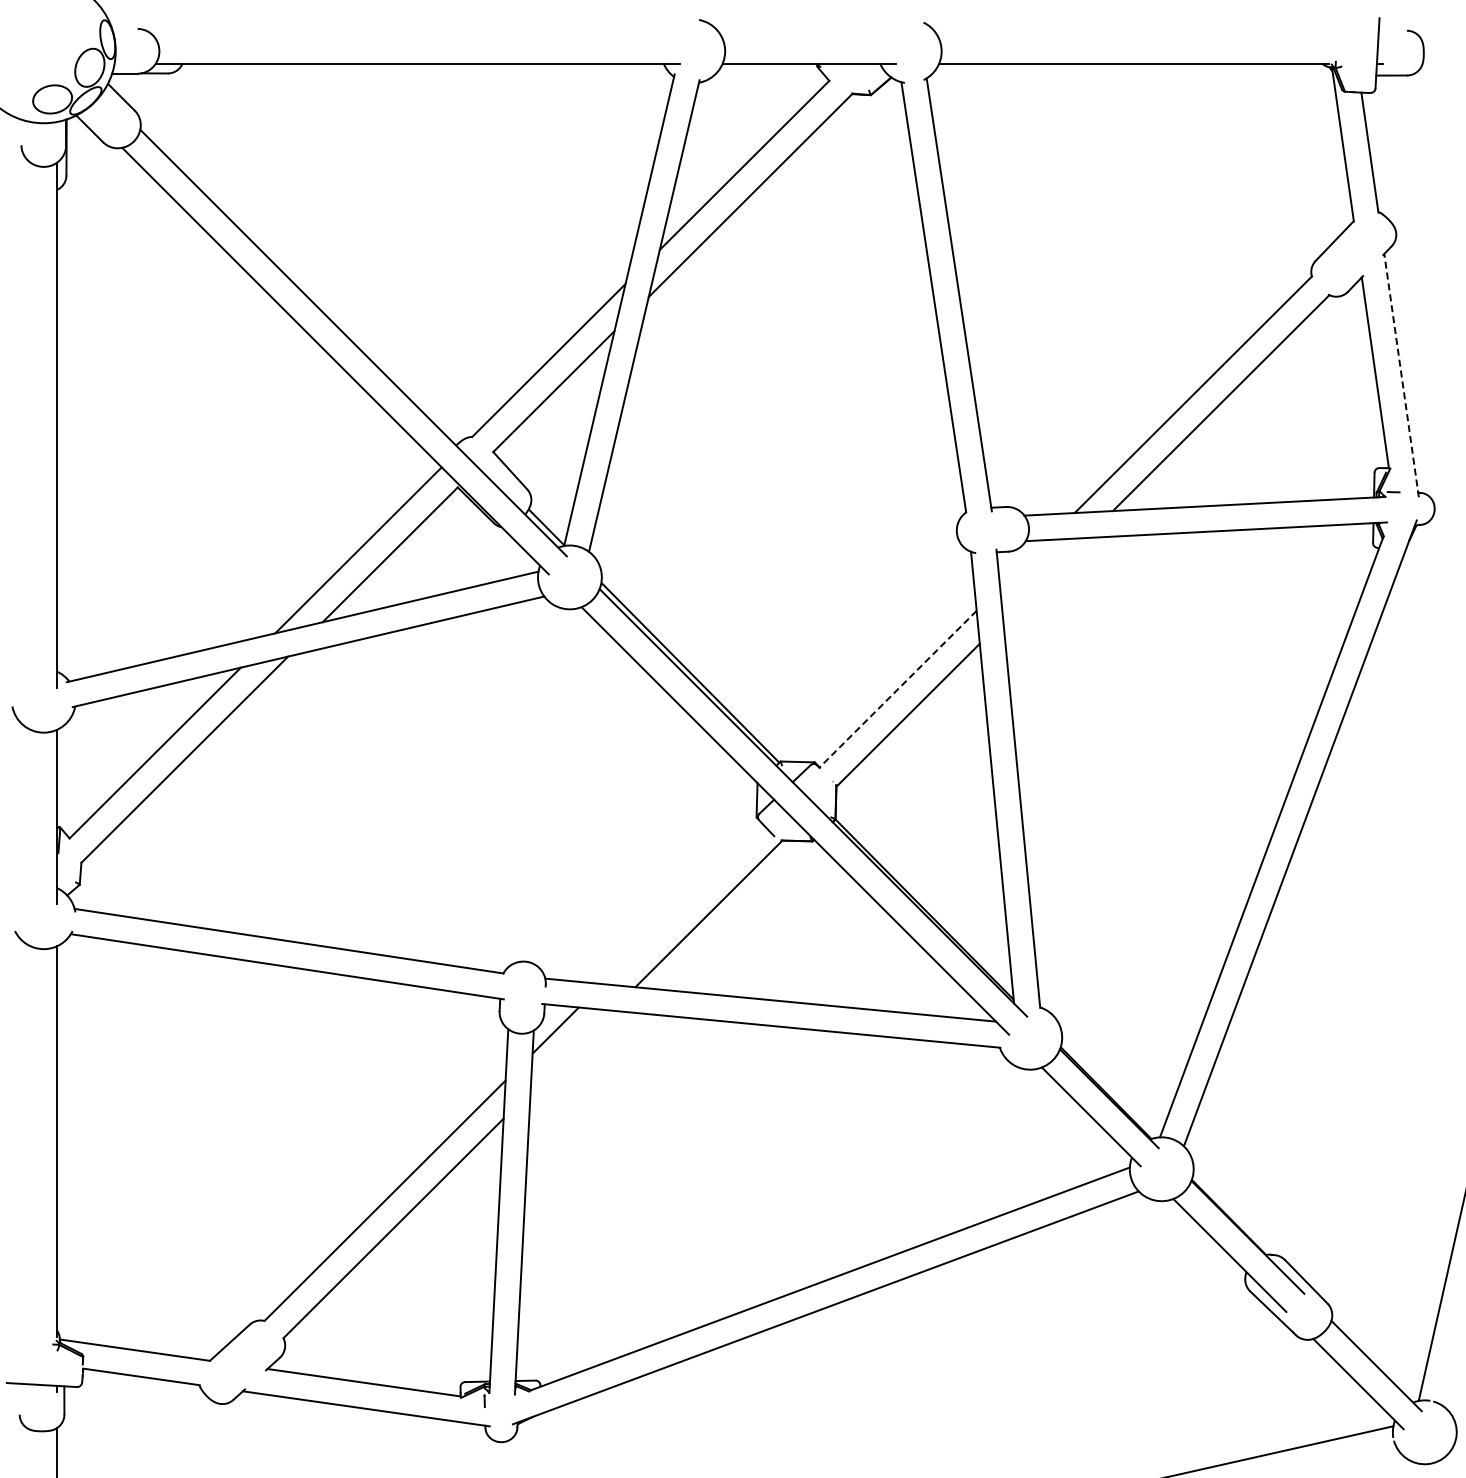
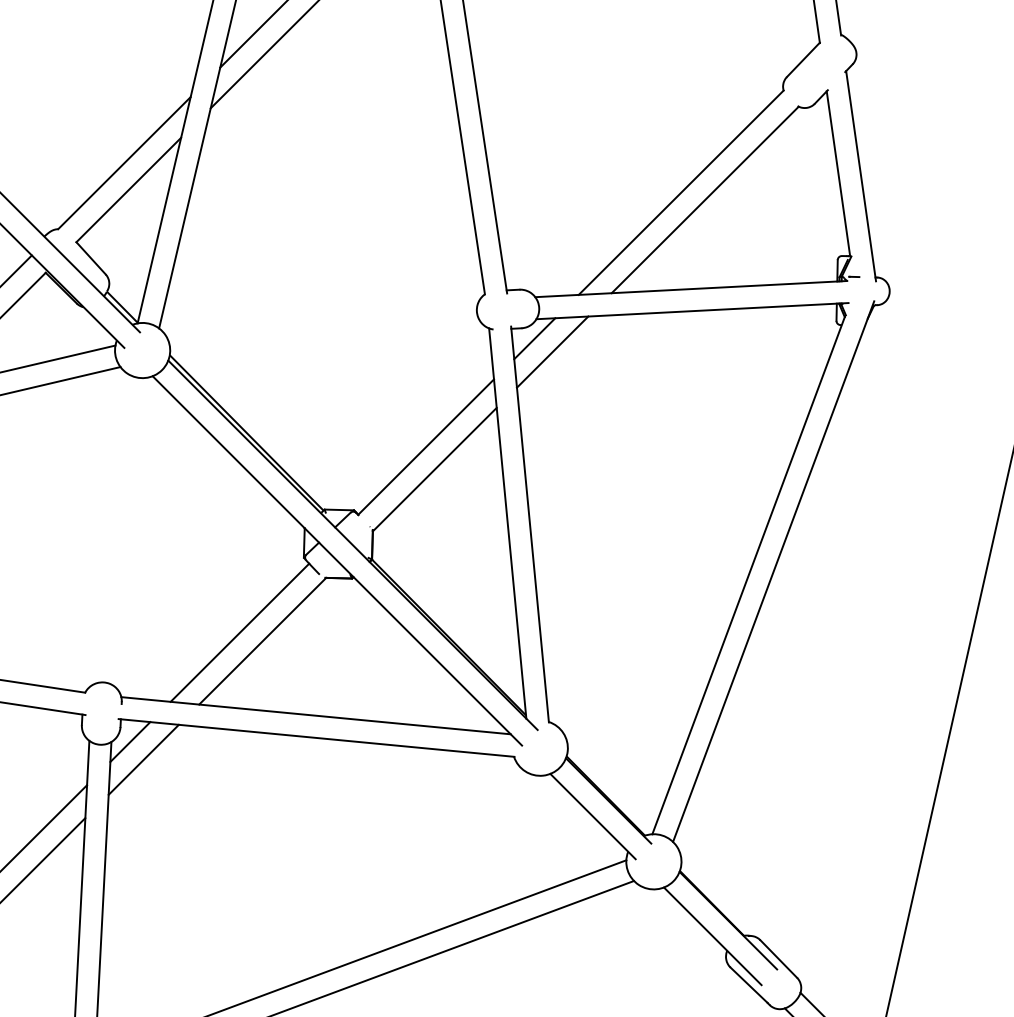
line: (1401, 375) -> (861, 176), dashed -> solid
line: (1023, 563) -> (534, 338), added
line: (1044, 579) -> (552, 352), added
line: (898, 689) -> (426, 447), dashed -> solid
line: (682, 904) -> (239, 633), added
line: (570, 1050) -> (143, 759), added

